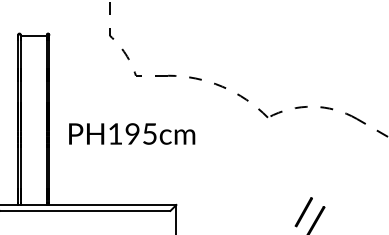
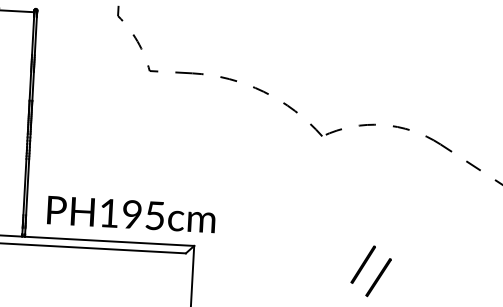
text: (132, 133) -> (132, 213), moved

